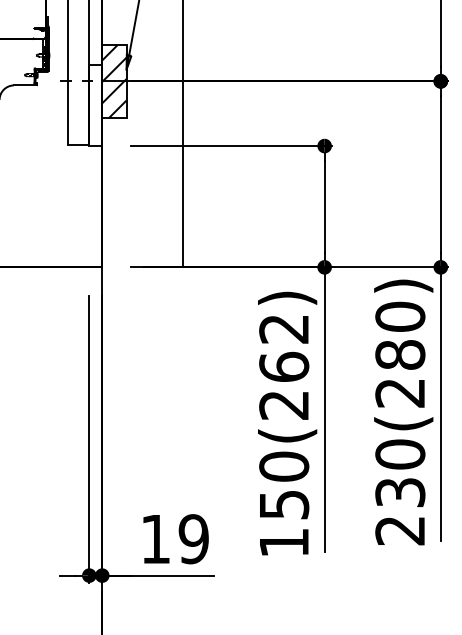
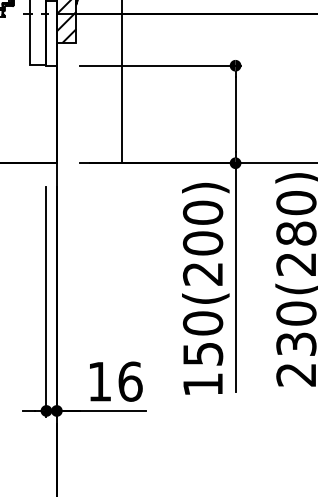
text: (284, 348) -> (203, 228), 150(262) -> 150(200)
text: (193, 539) -> (130, 381), 19 -> 16

